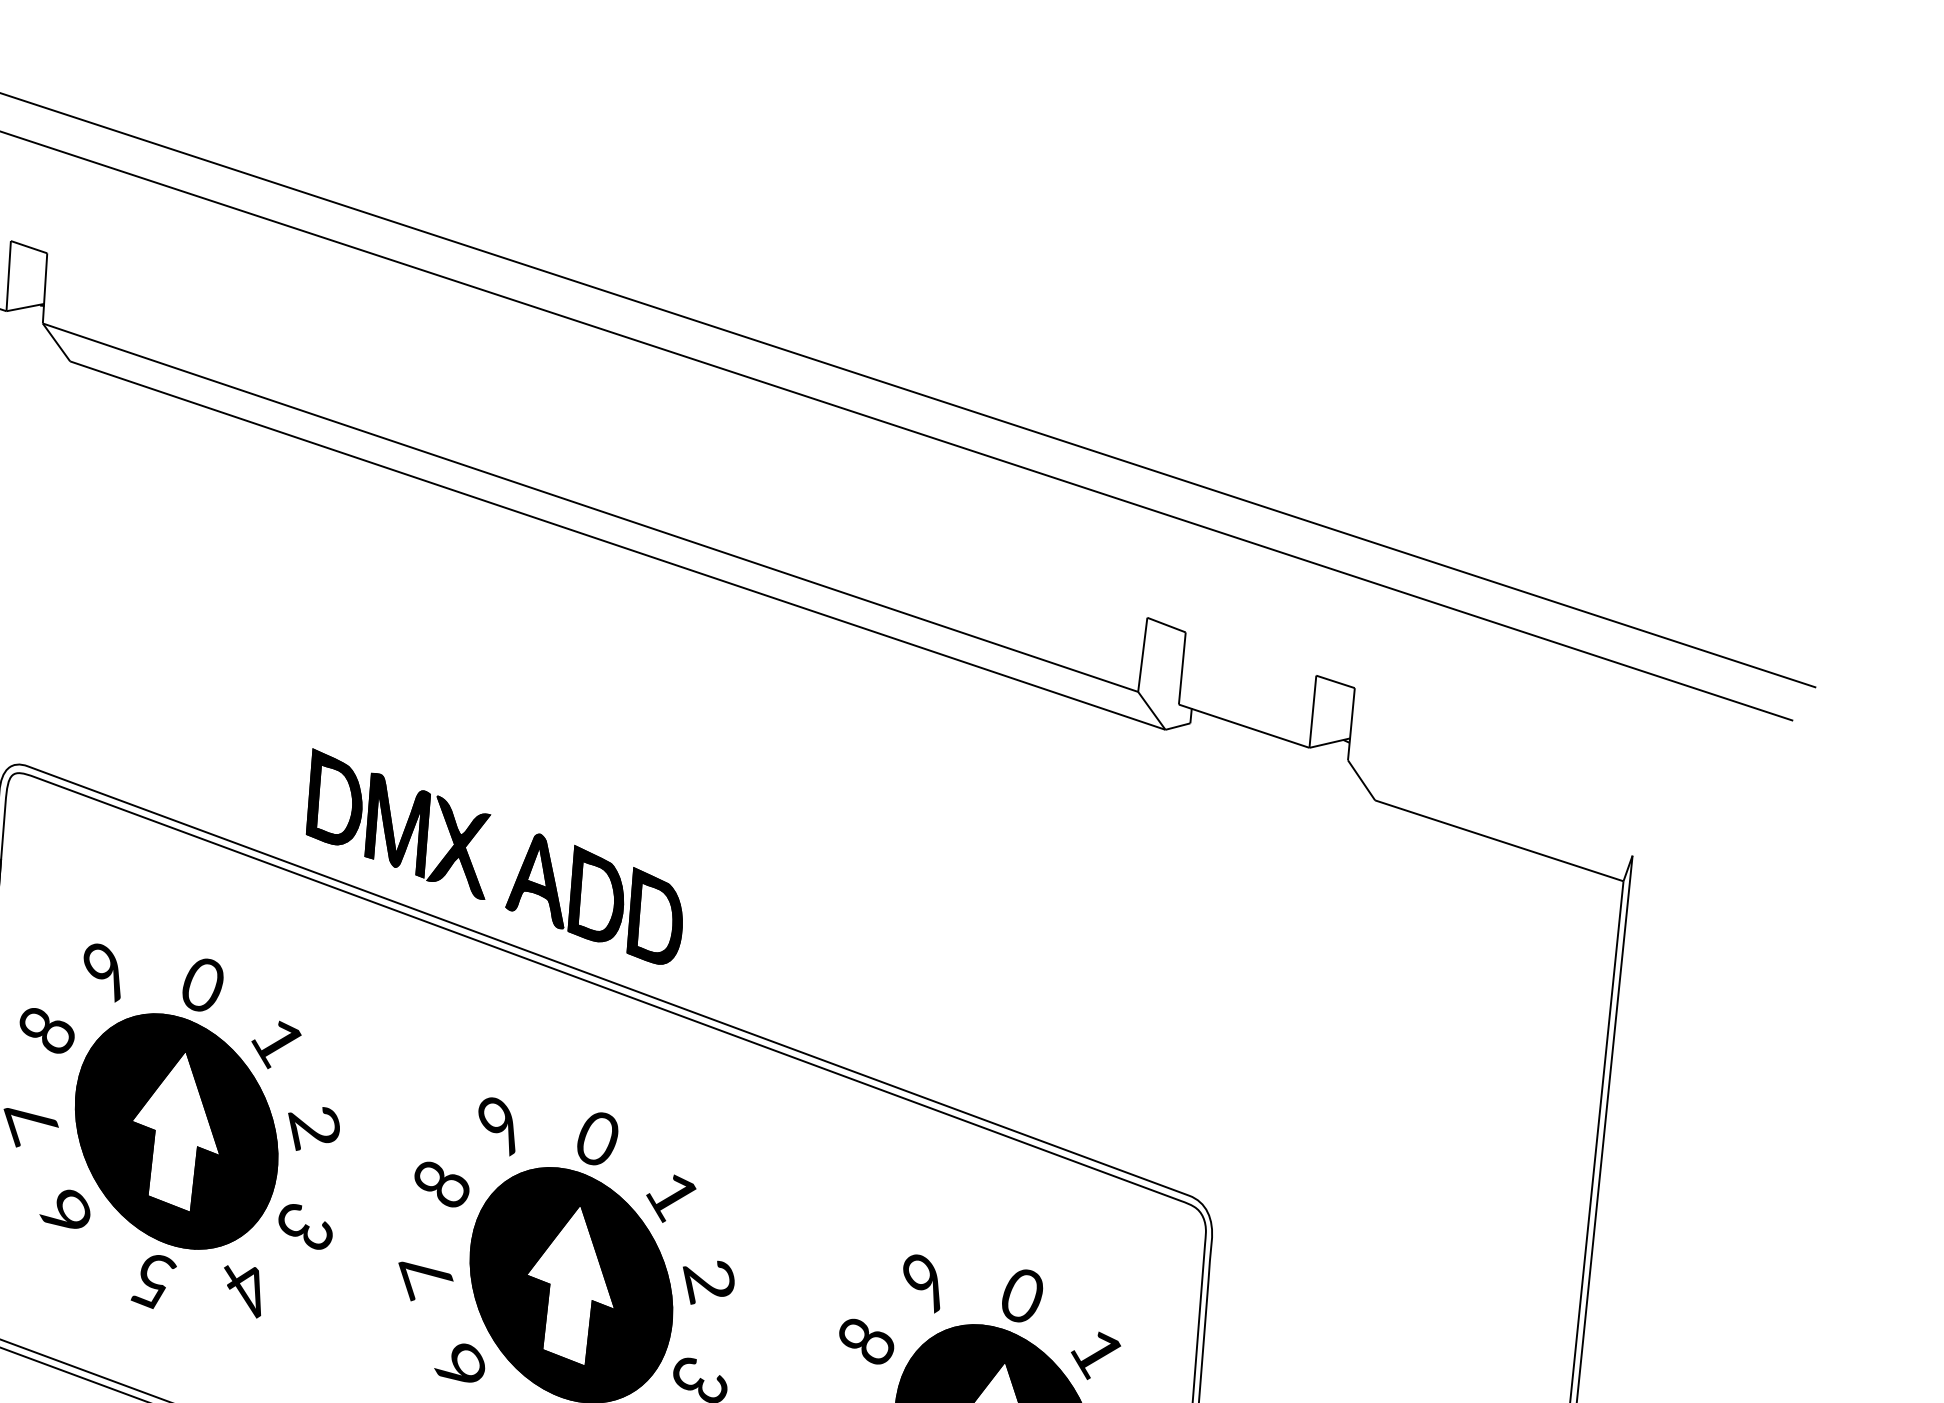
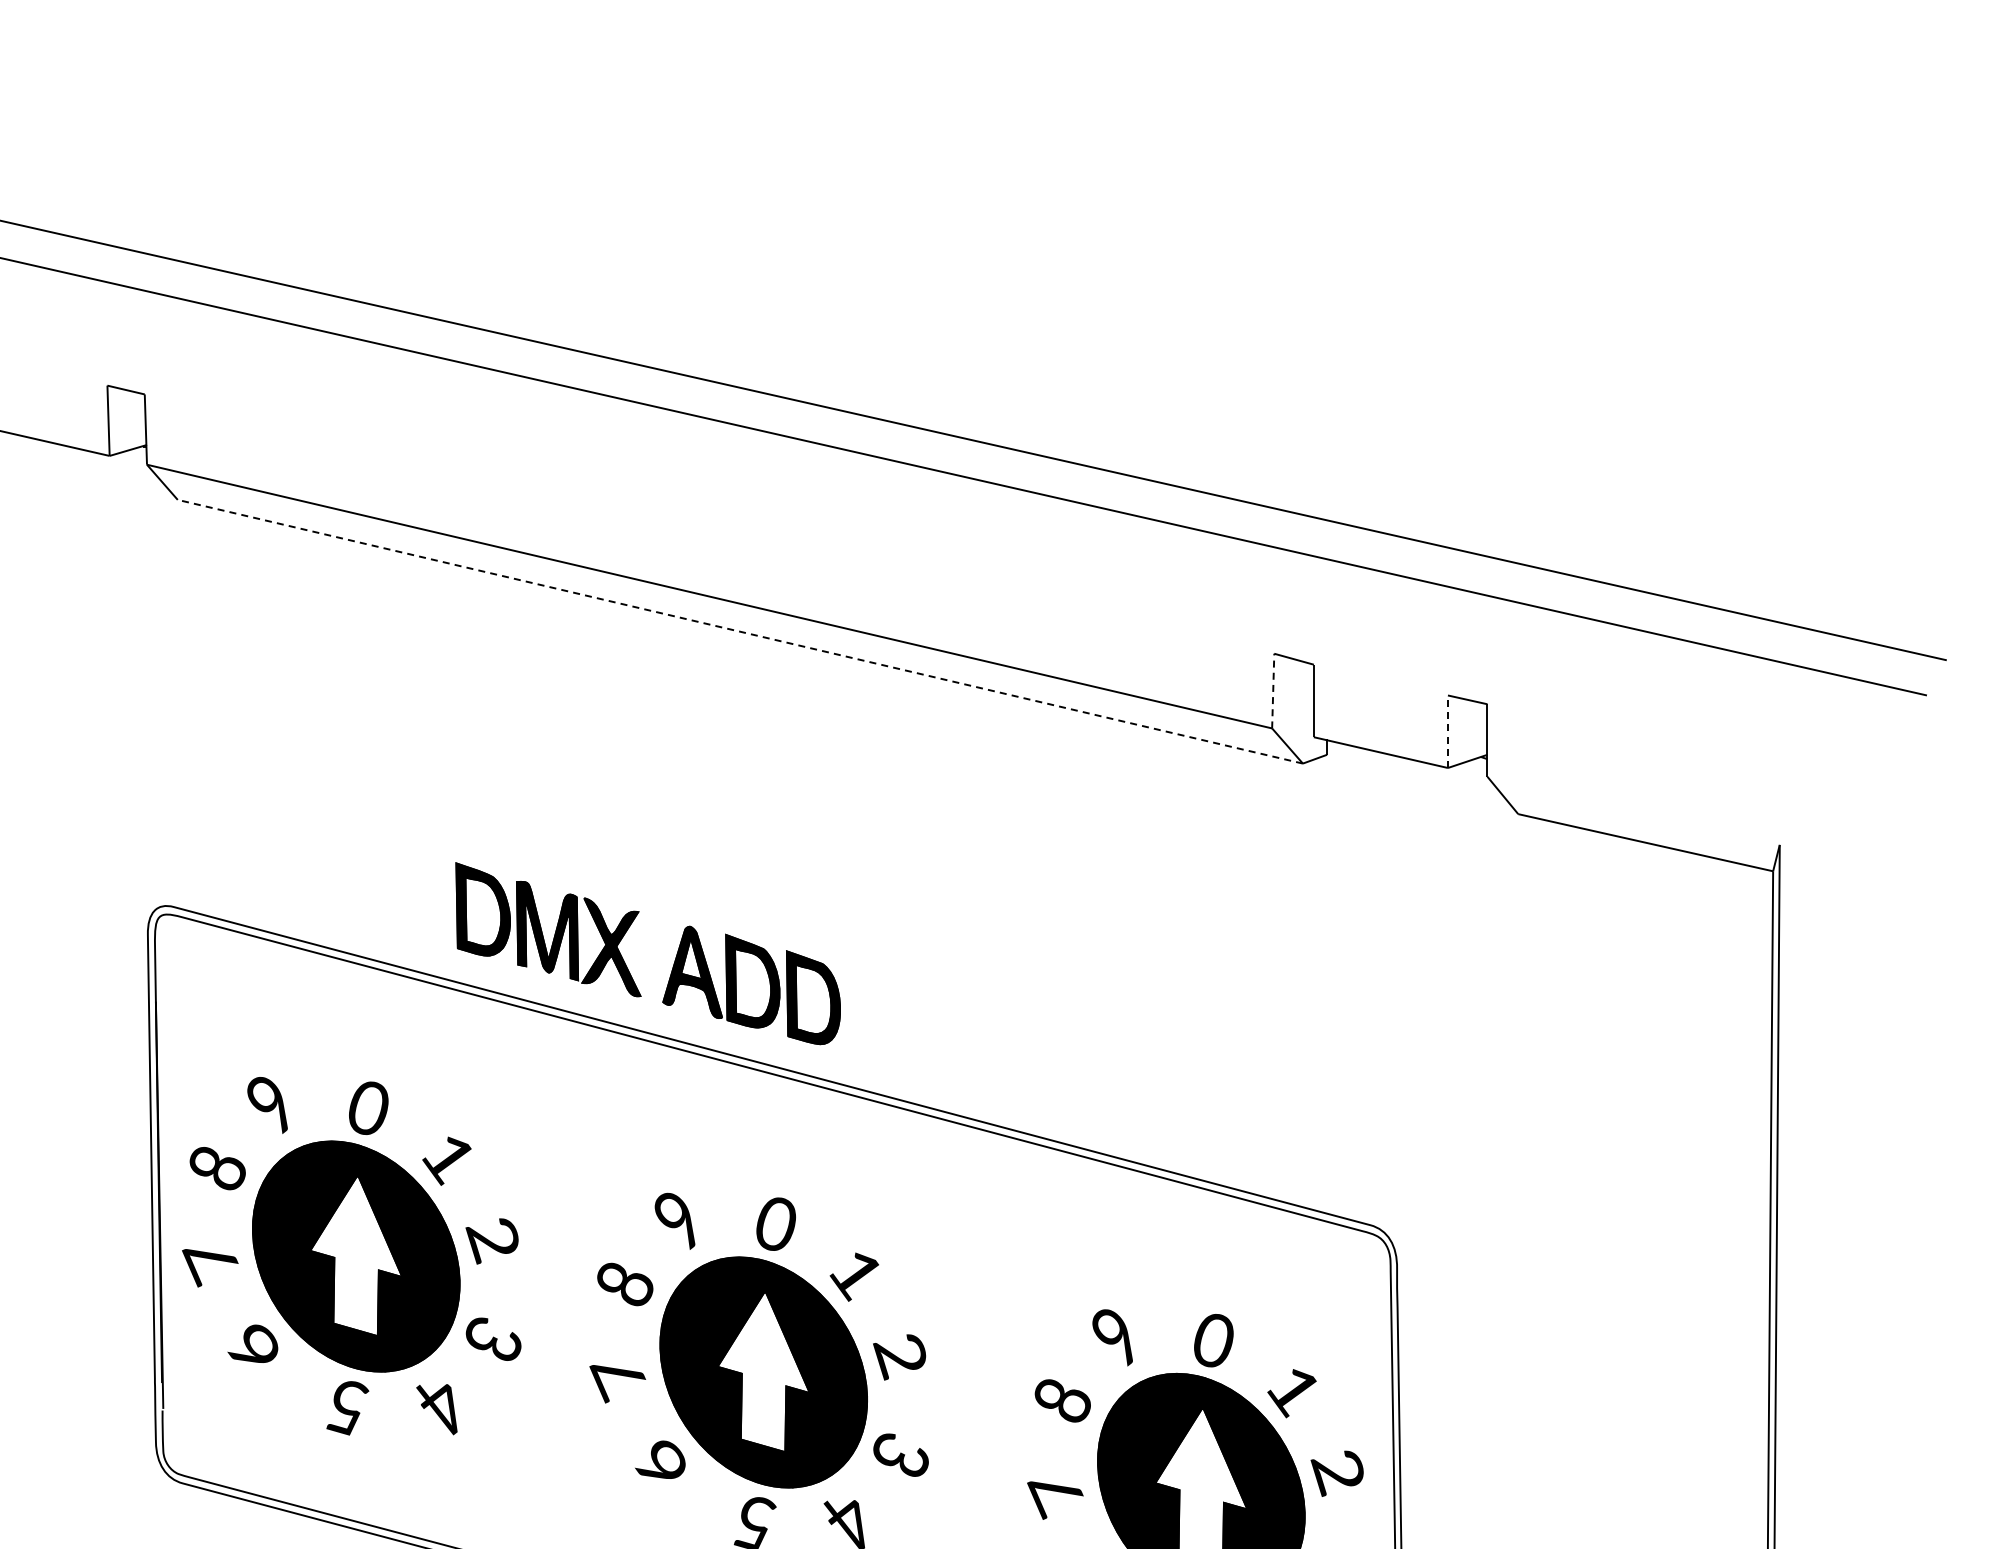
line: (618, 545) -> (740, 631), solid -> dashed
line: (1143, 654) -> (1273, 690), solid -> dashed
line: (1312, 711) -> (1447, 731), solid -> dashed

